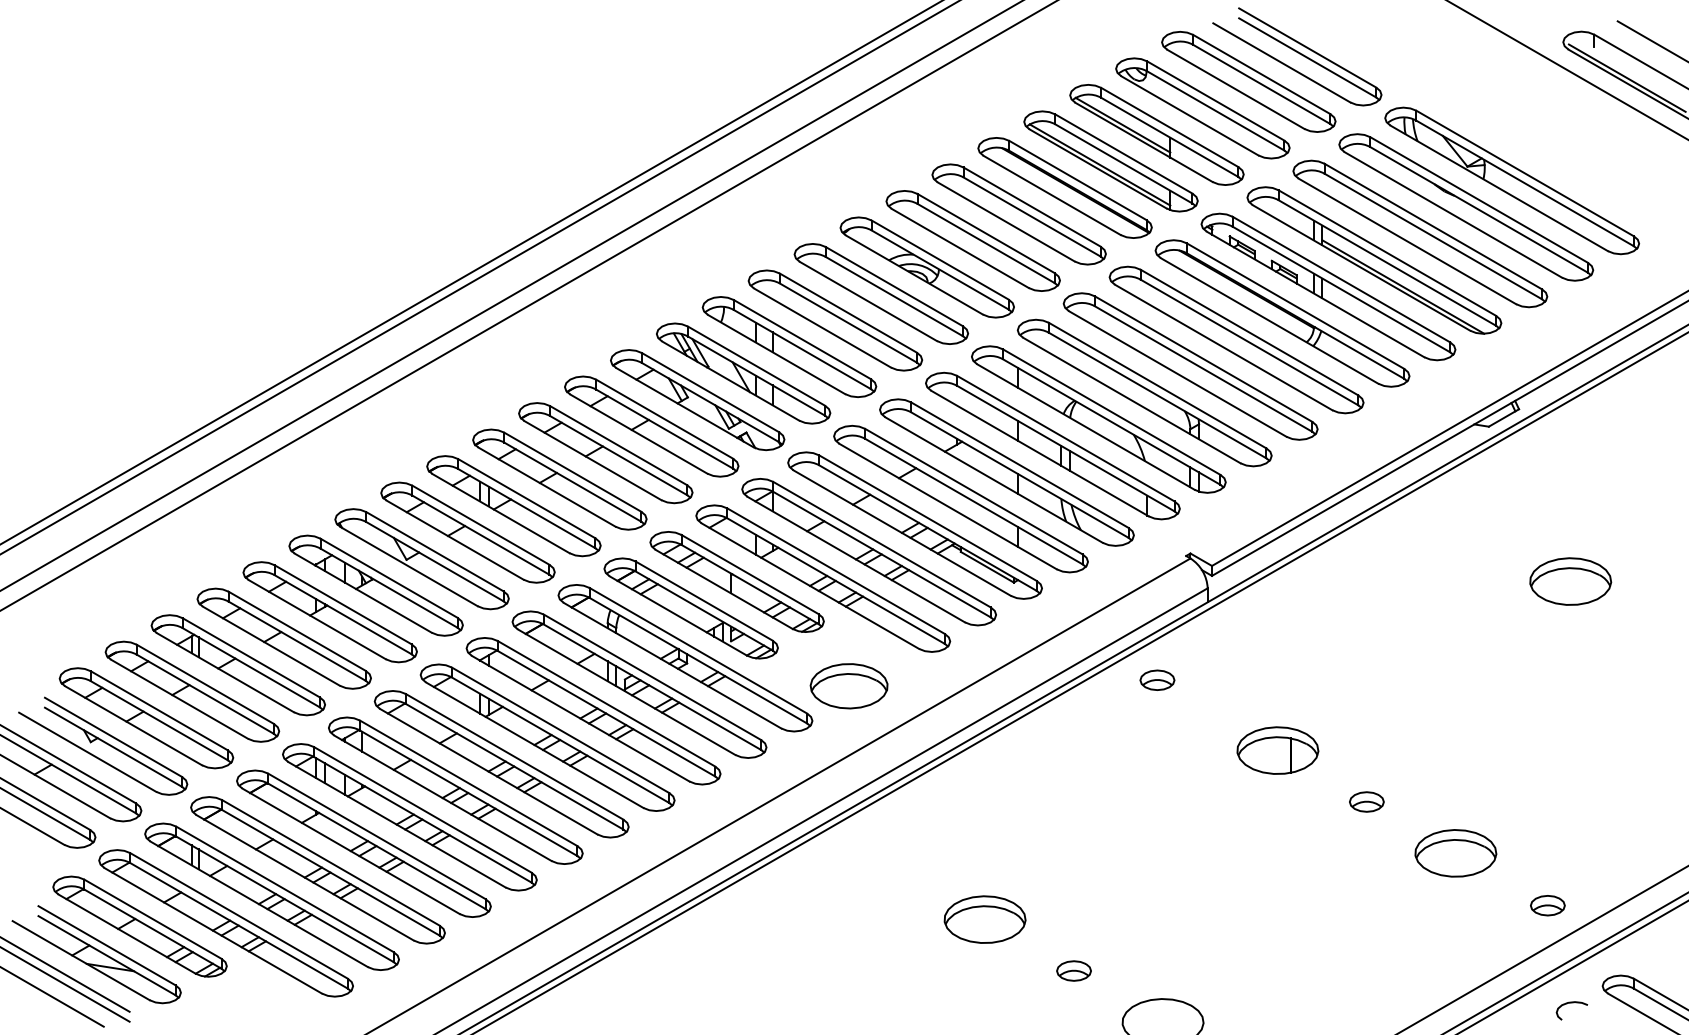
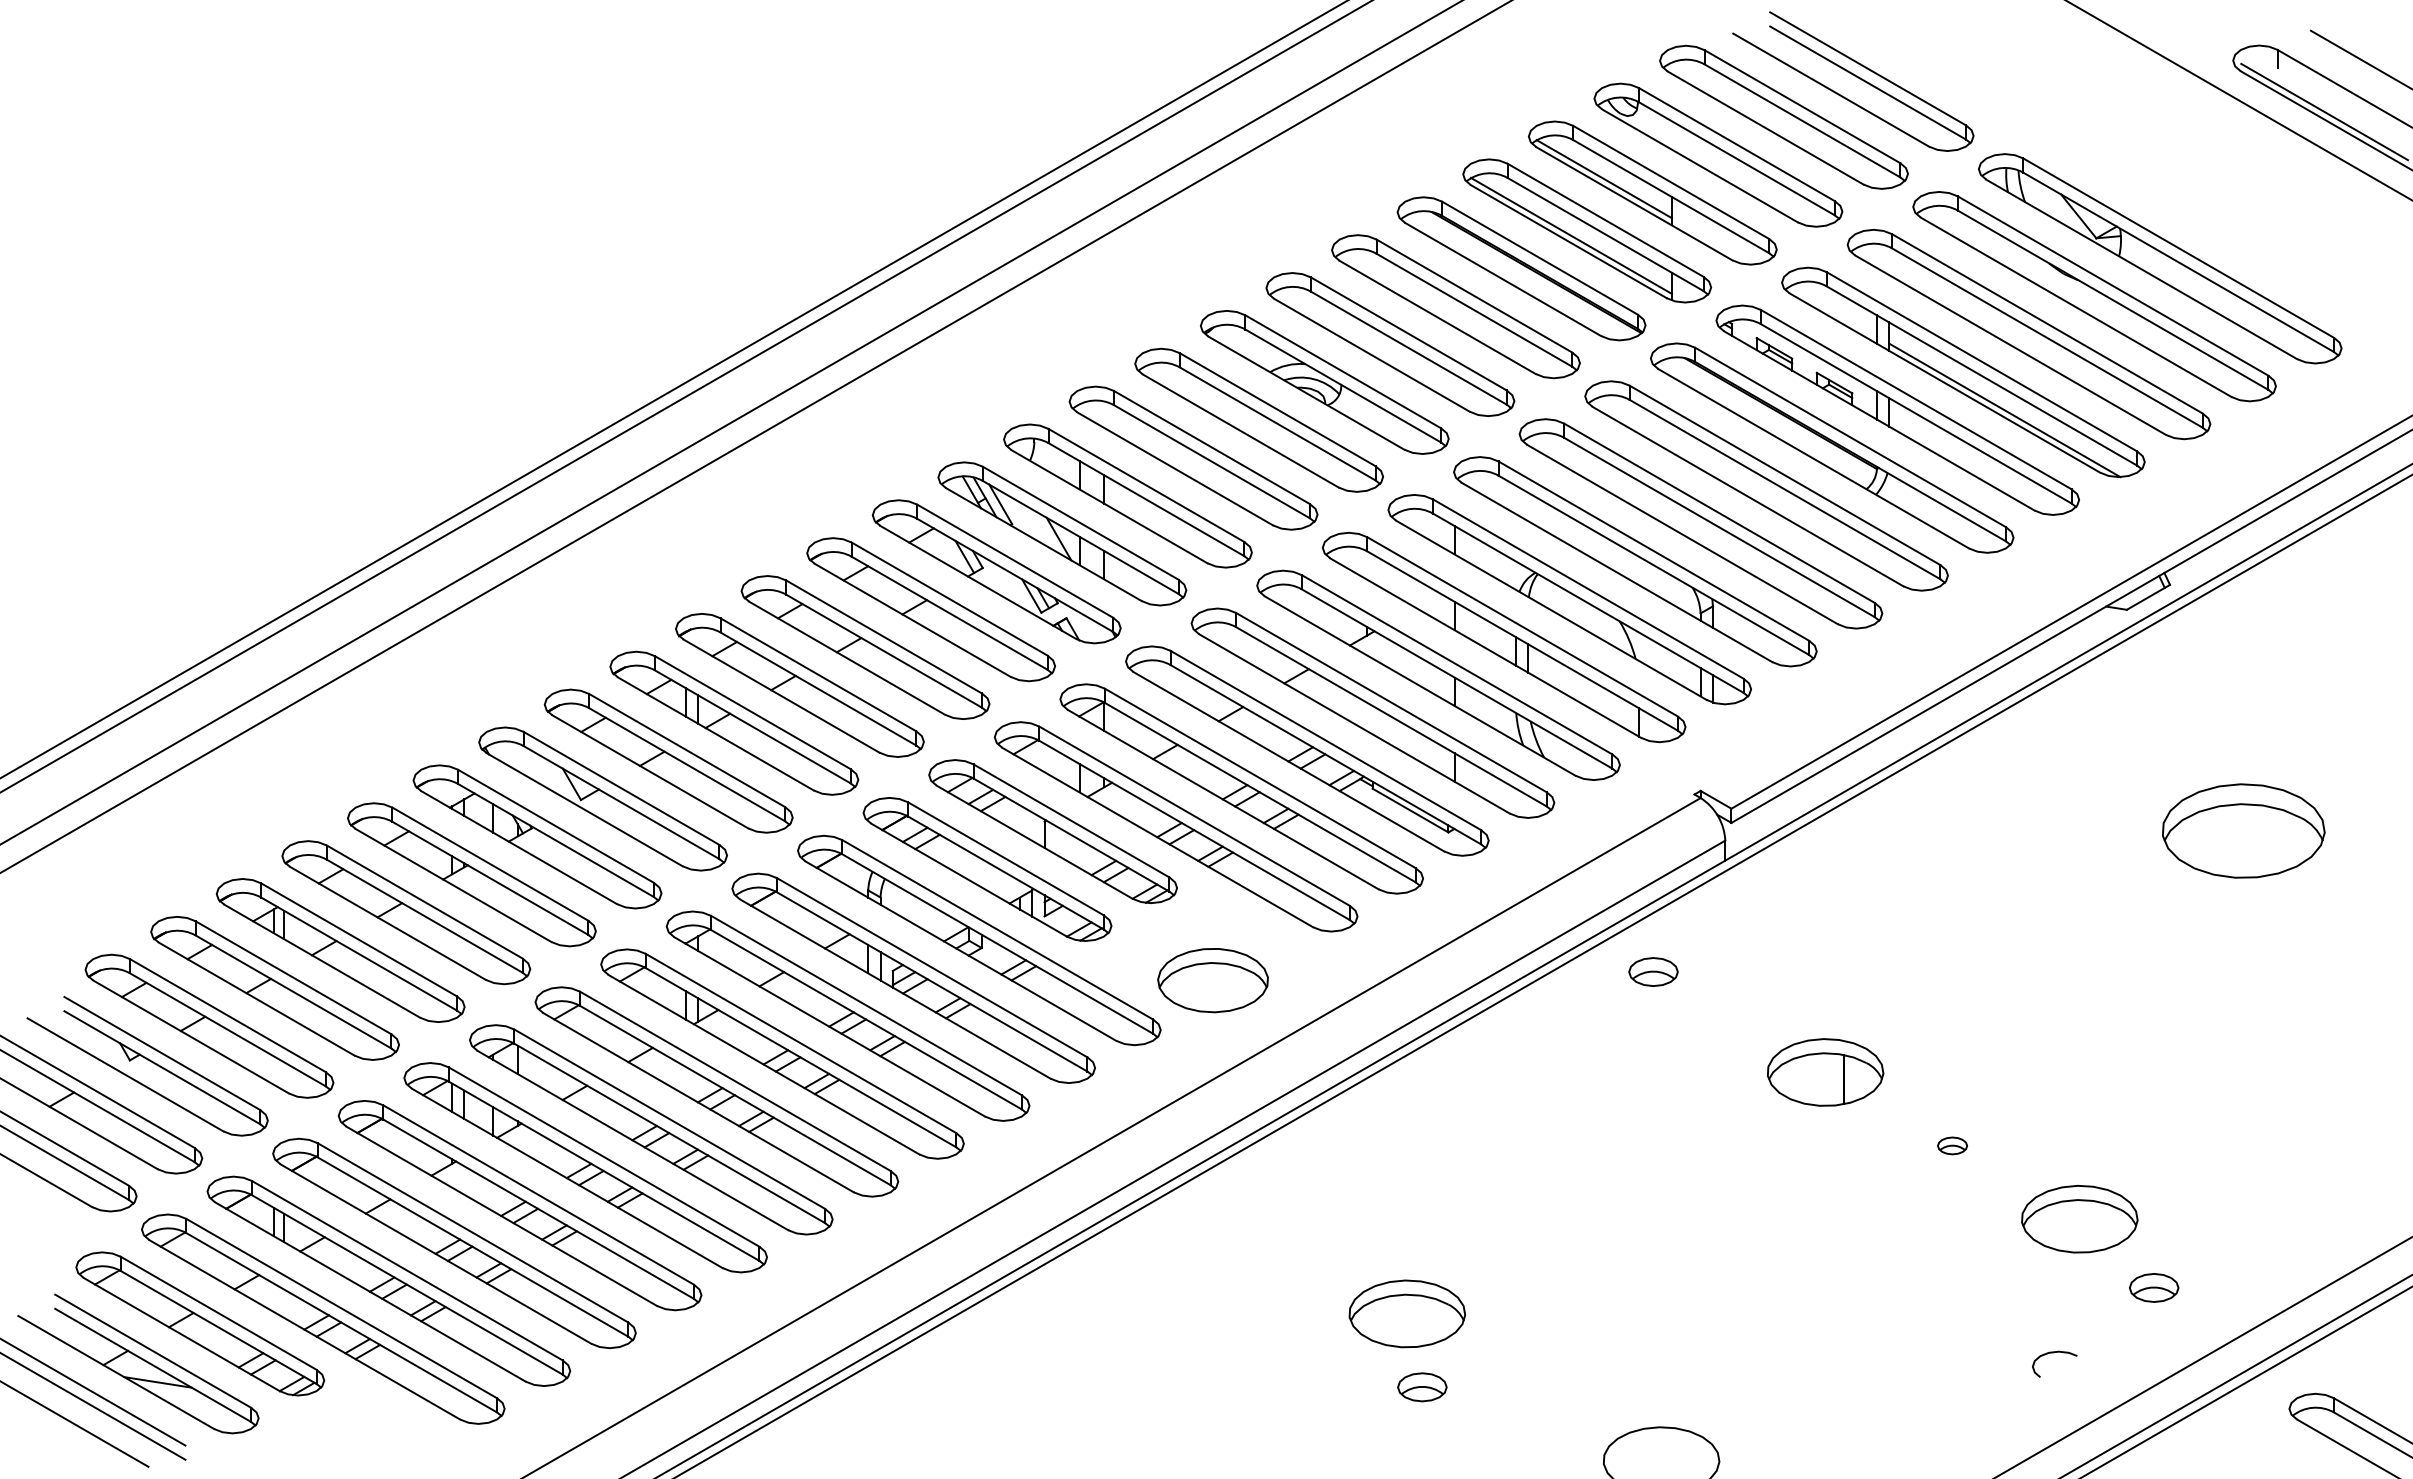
part: (1570, 581) -> (2243, 830), size x1.4
part: (1366, 801) -> (1952, 1145), size x0.6
part: (1548, 905) -> (2154, 1287), moved
part: (1074, 971) -> (1422, 1387), moved
curve: (1571, 1003) -> (2054, 1353), moved

